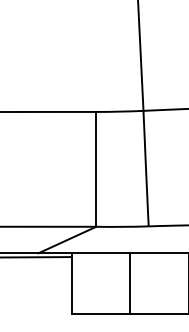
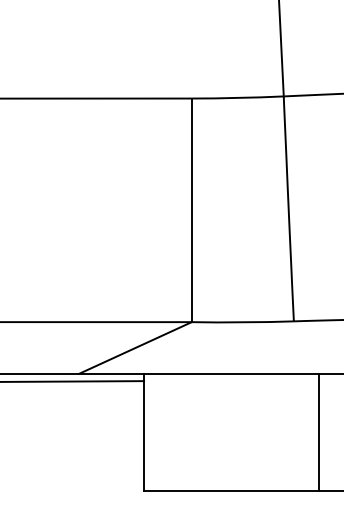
line: (130, 283) -> (318, 432), moved

